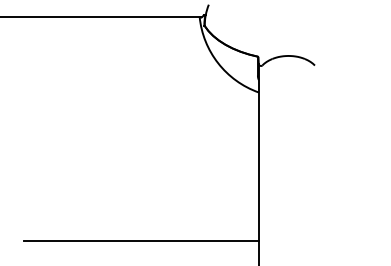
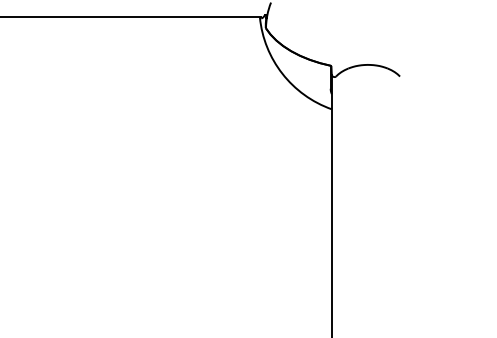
line: (140, 241) -> (188, 290), removed

